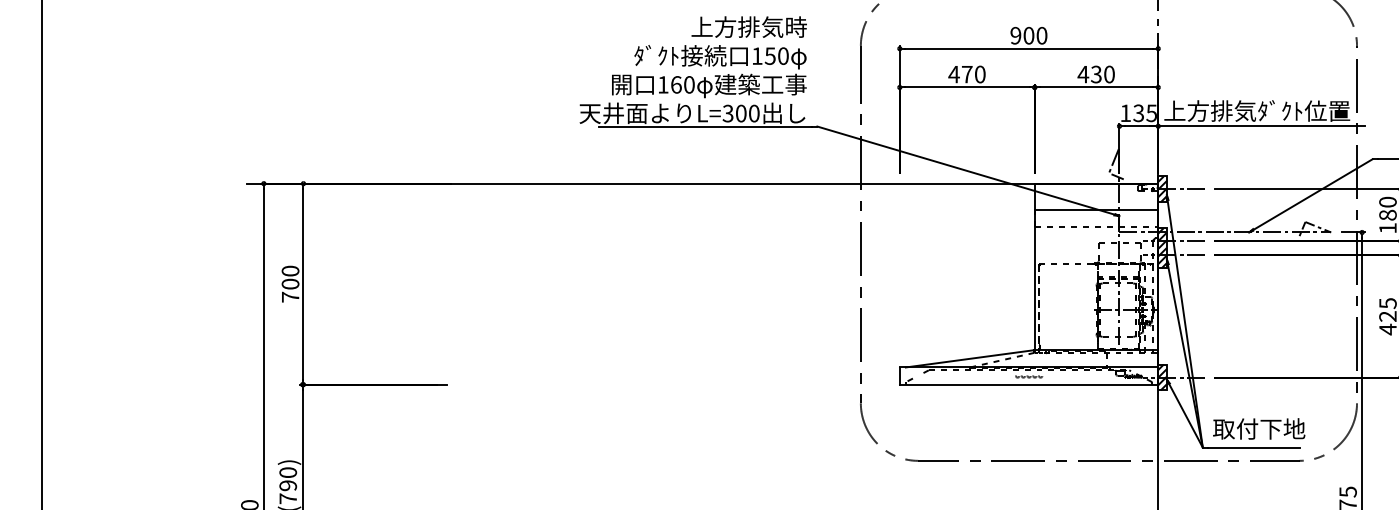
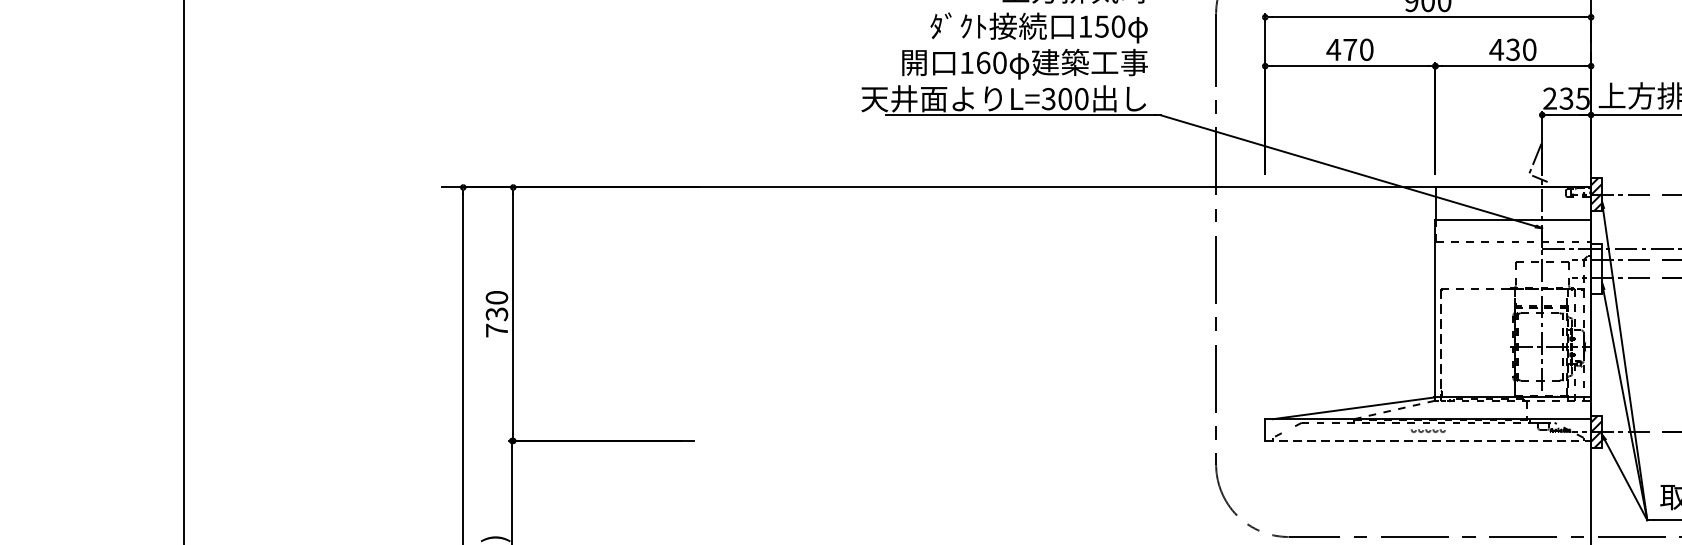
text: (1125, 112) -> (1549, 97), 135 -> 235
hatch: (1162, 248) -> (1596, 269), removed
text: (290, 283) -> (496, 313), 700 -> 730
line: (1028, 384) -> (1427, 440), solid -> dashed

